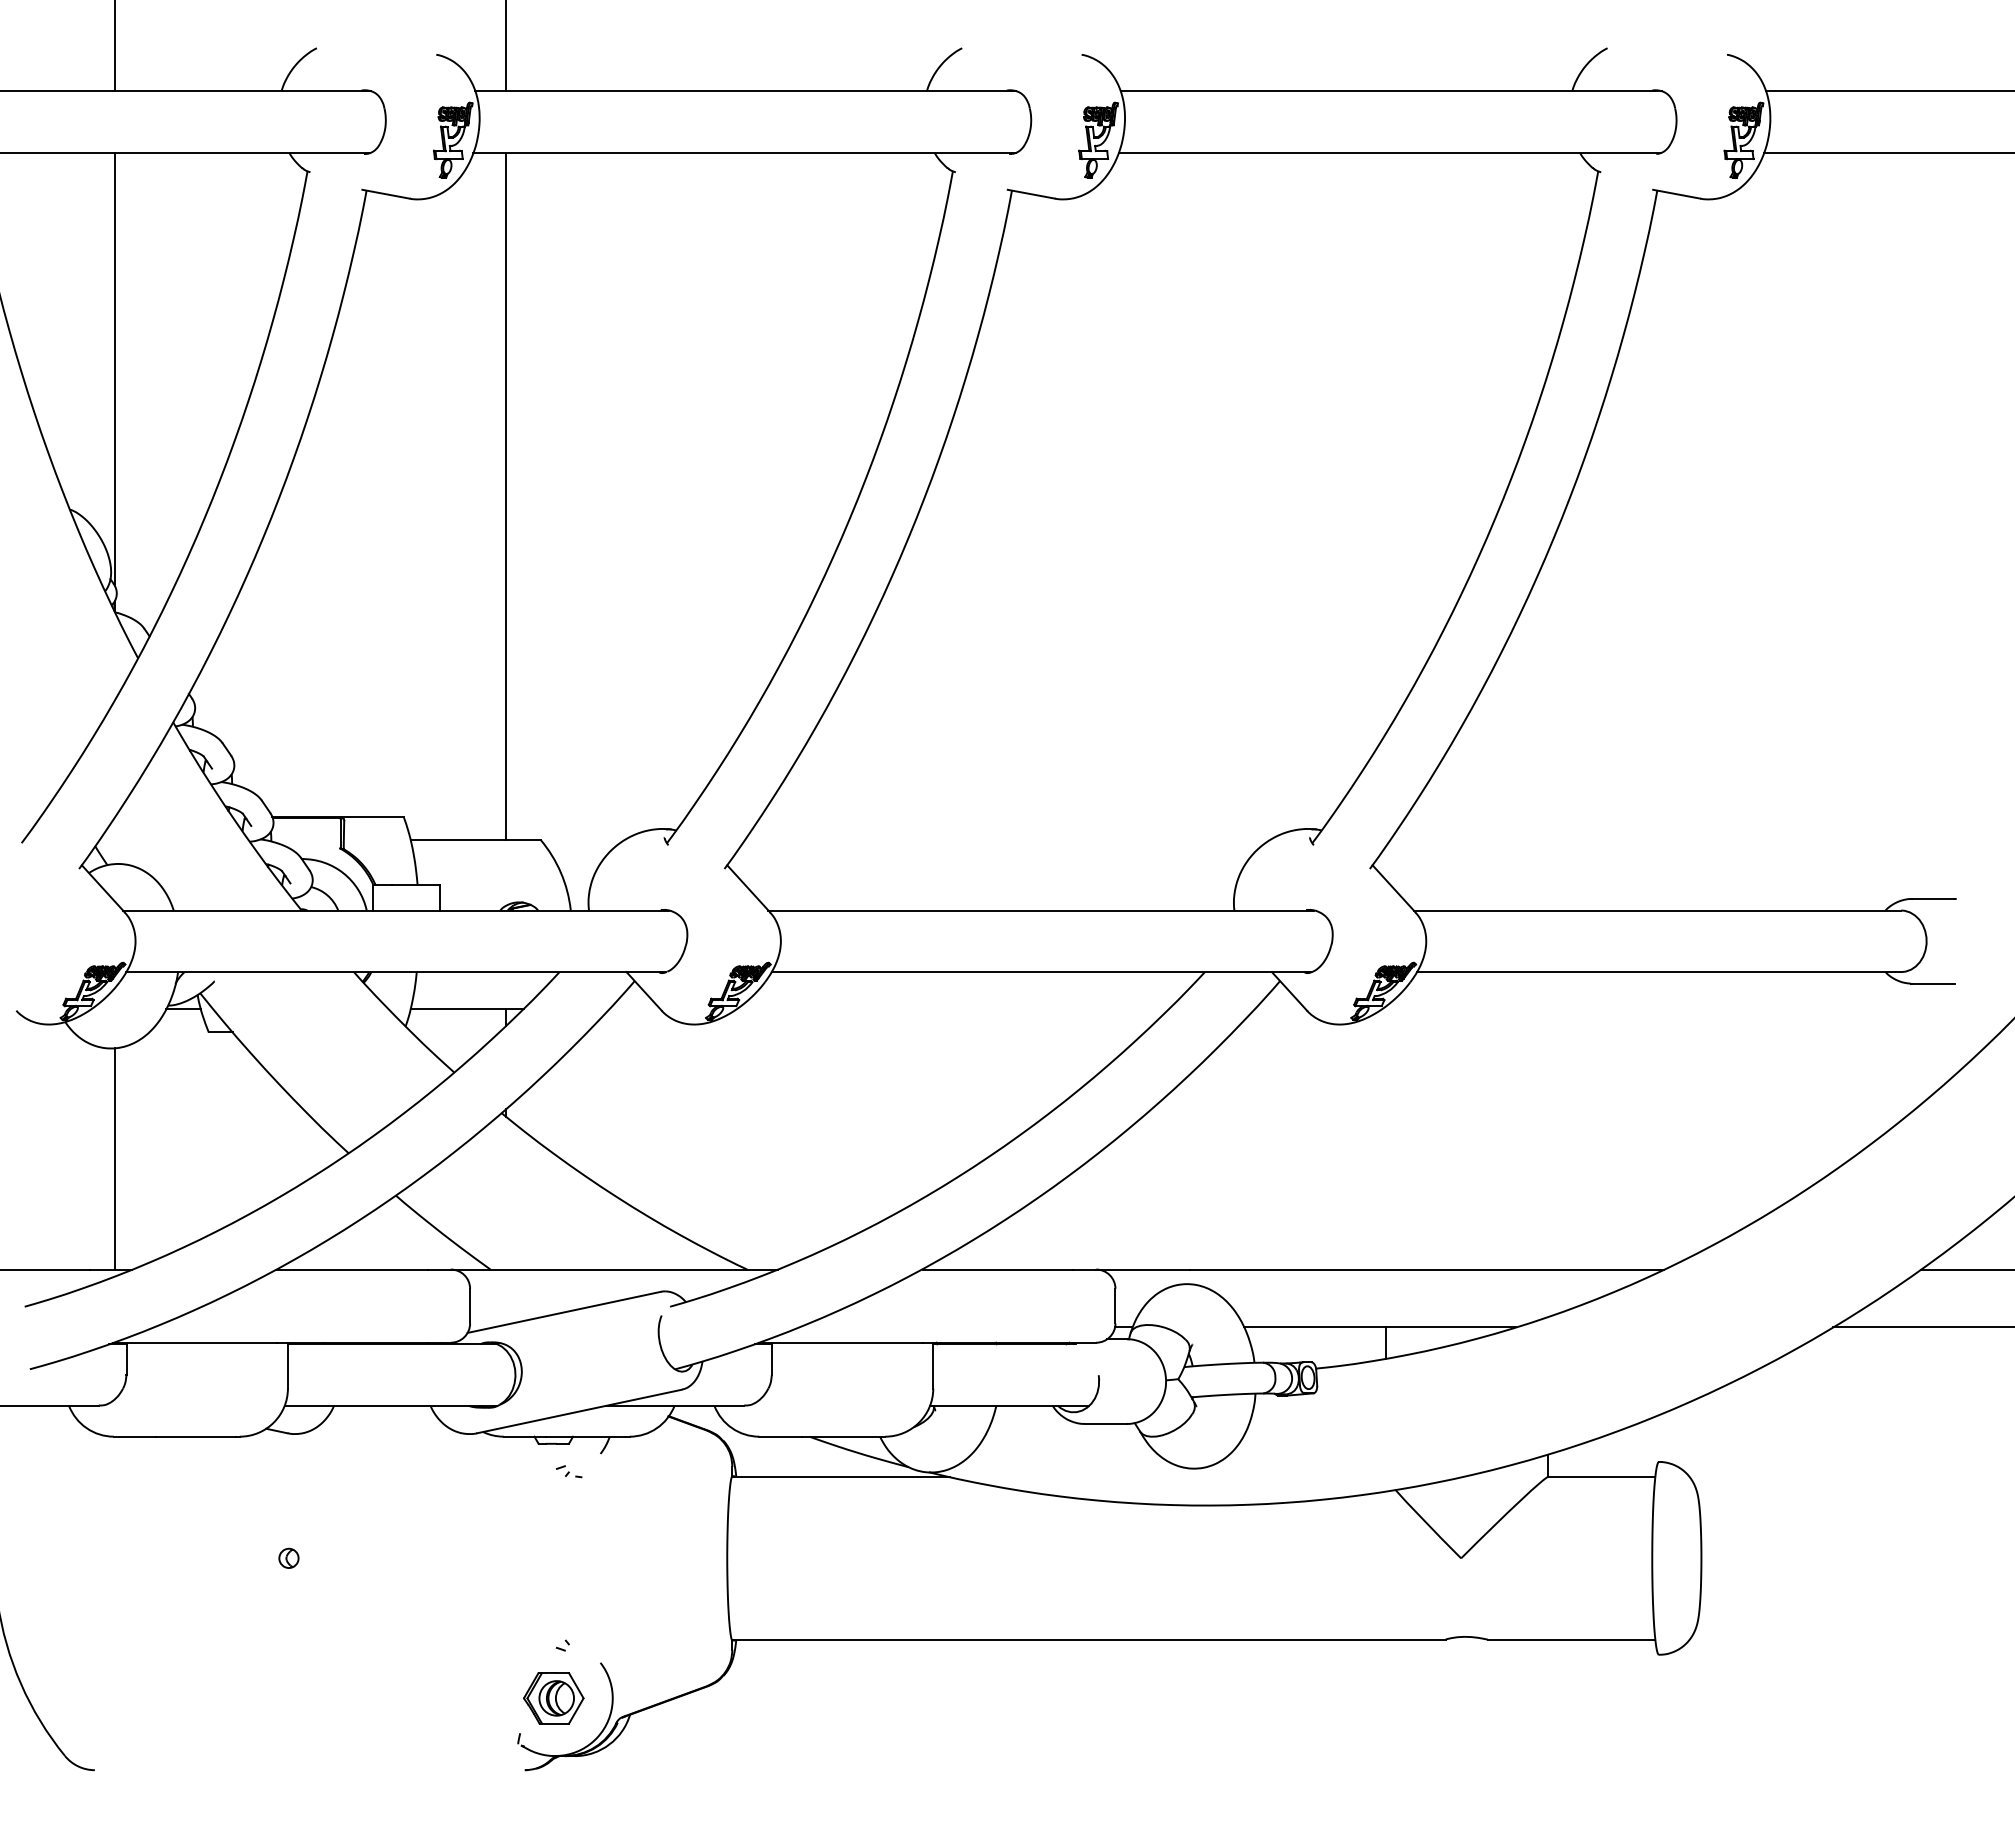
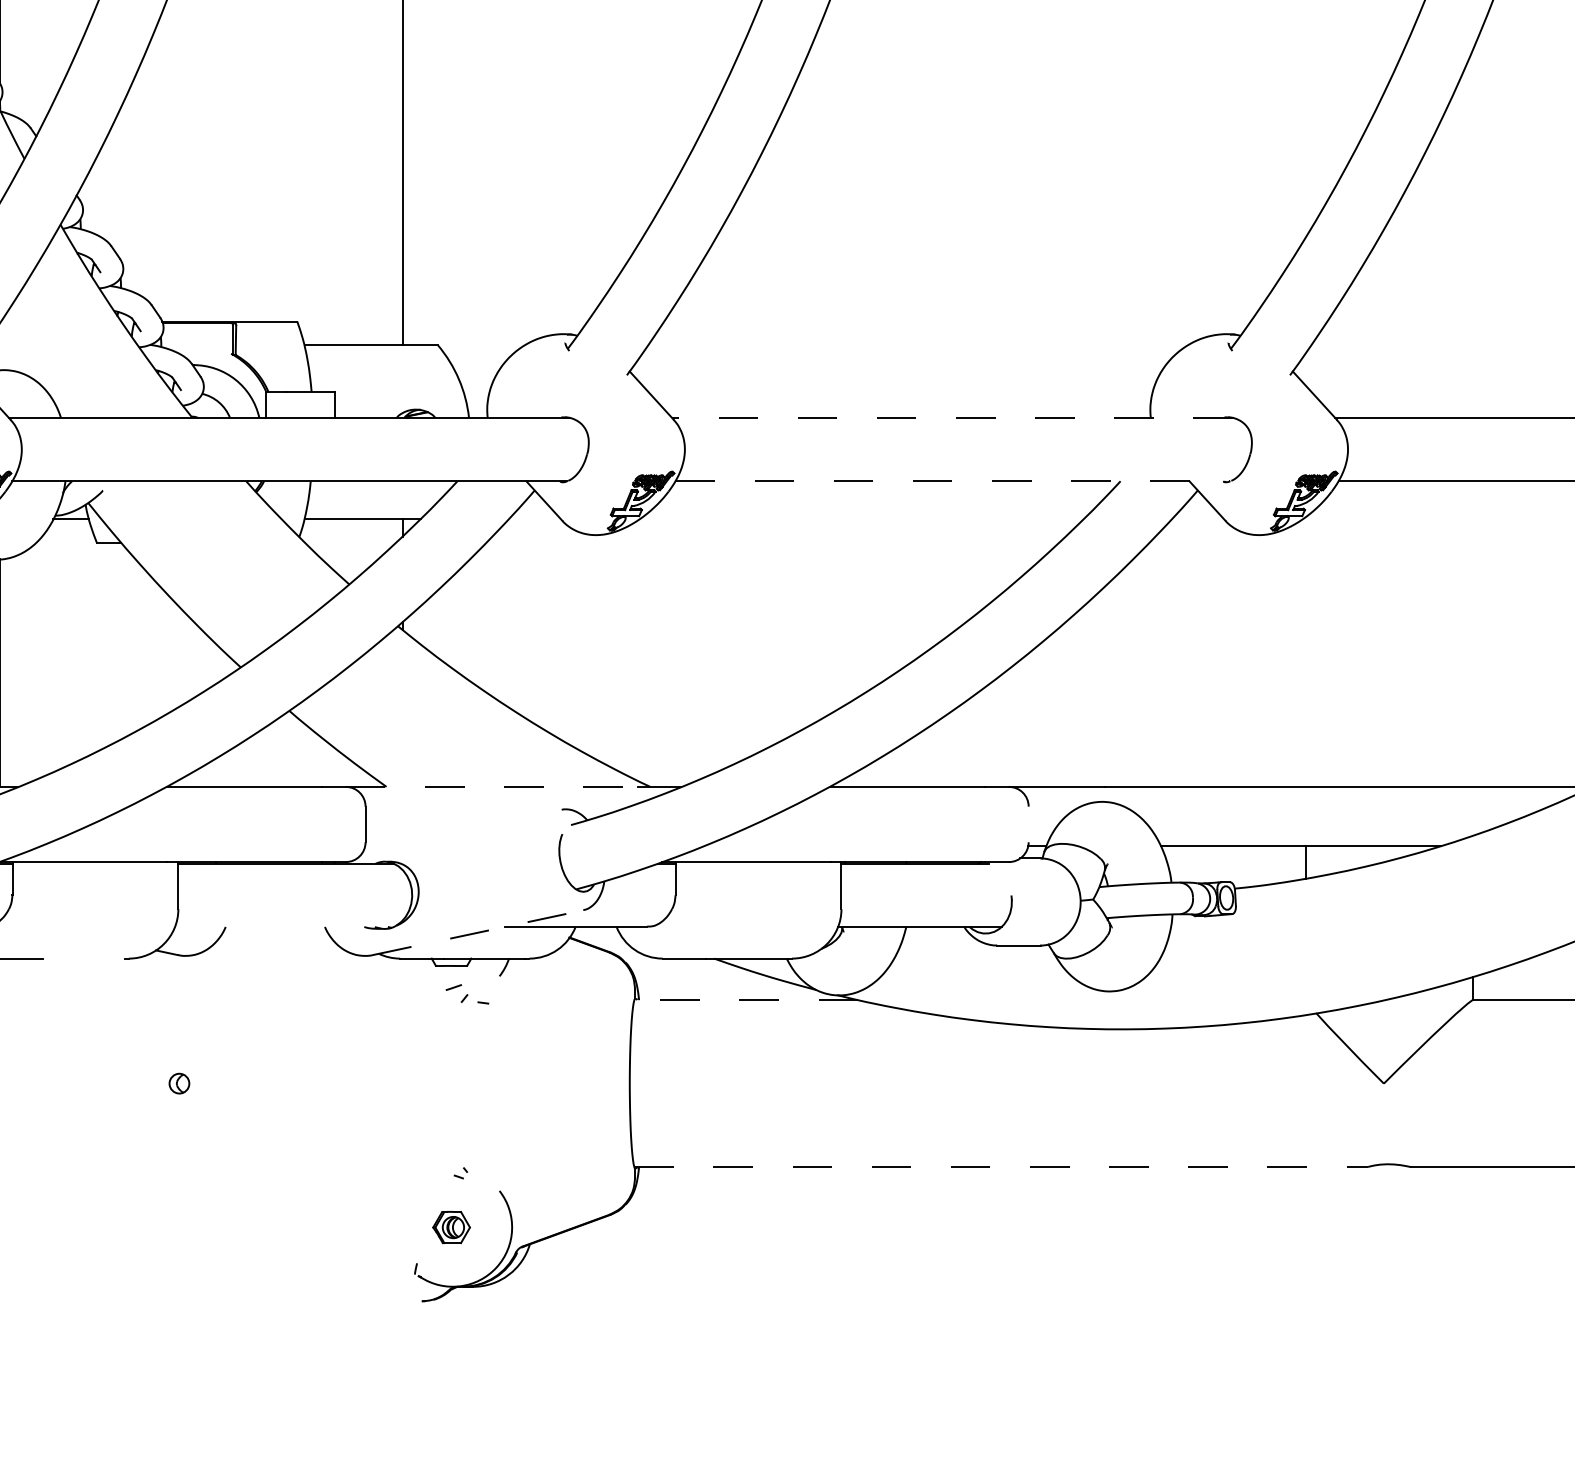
line: (1041, 910) -> (952, 417), solid -> dashed
line: (1041, 972) -> (952, 481), solid -> dashed
line: (593, 1269) -> (492, 786), solid -> dashed
line: (1115, 1305) -> (1028, 823), removed
line: (563, 1311) -> (461, 829), removed
line: (390, 1405) -> (283, 926), removed
line: (579, 1411) -> (477, 932), solid -> dashed
line: (195, 1436) -> (83, 958), removed
part: (568, 1471) -> (466, 994), size x1.6
line: (840, 1477) -> (746, 1000), solid -> dashed
line: (1089, 1639) -> (1001, 1166), solid -> dashed
part: (553, 1698) -> (451, 1227), size x0.6

